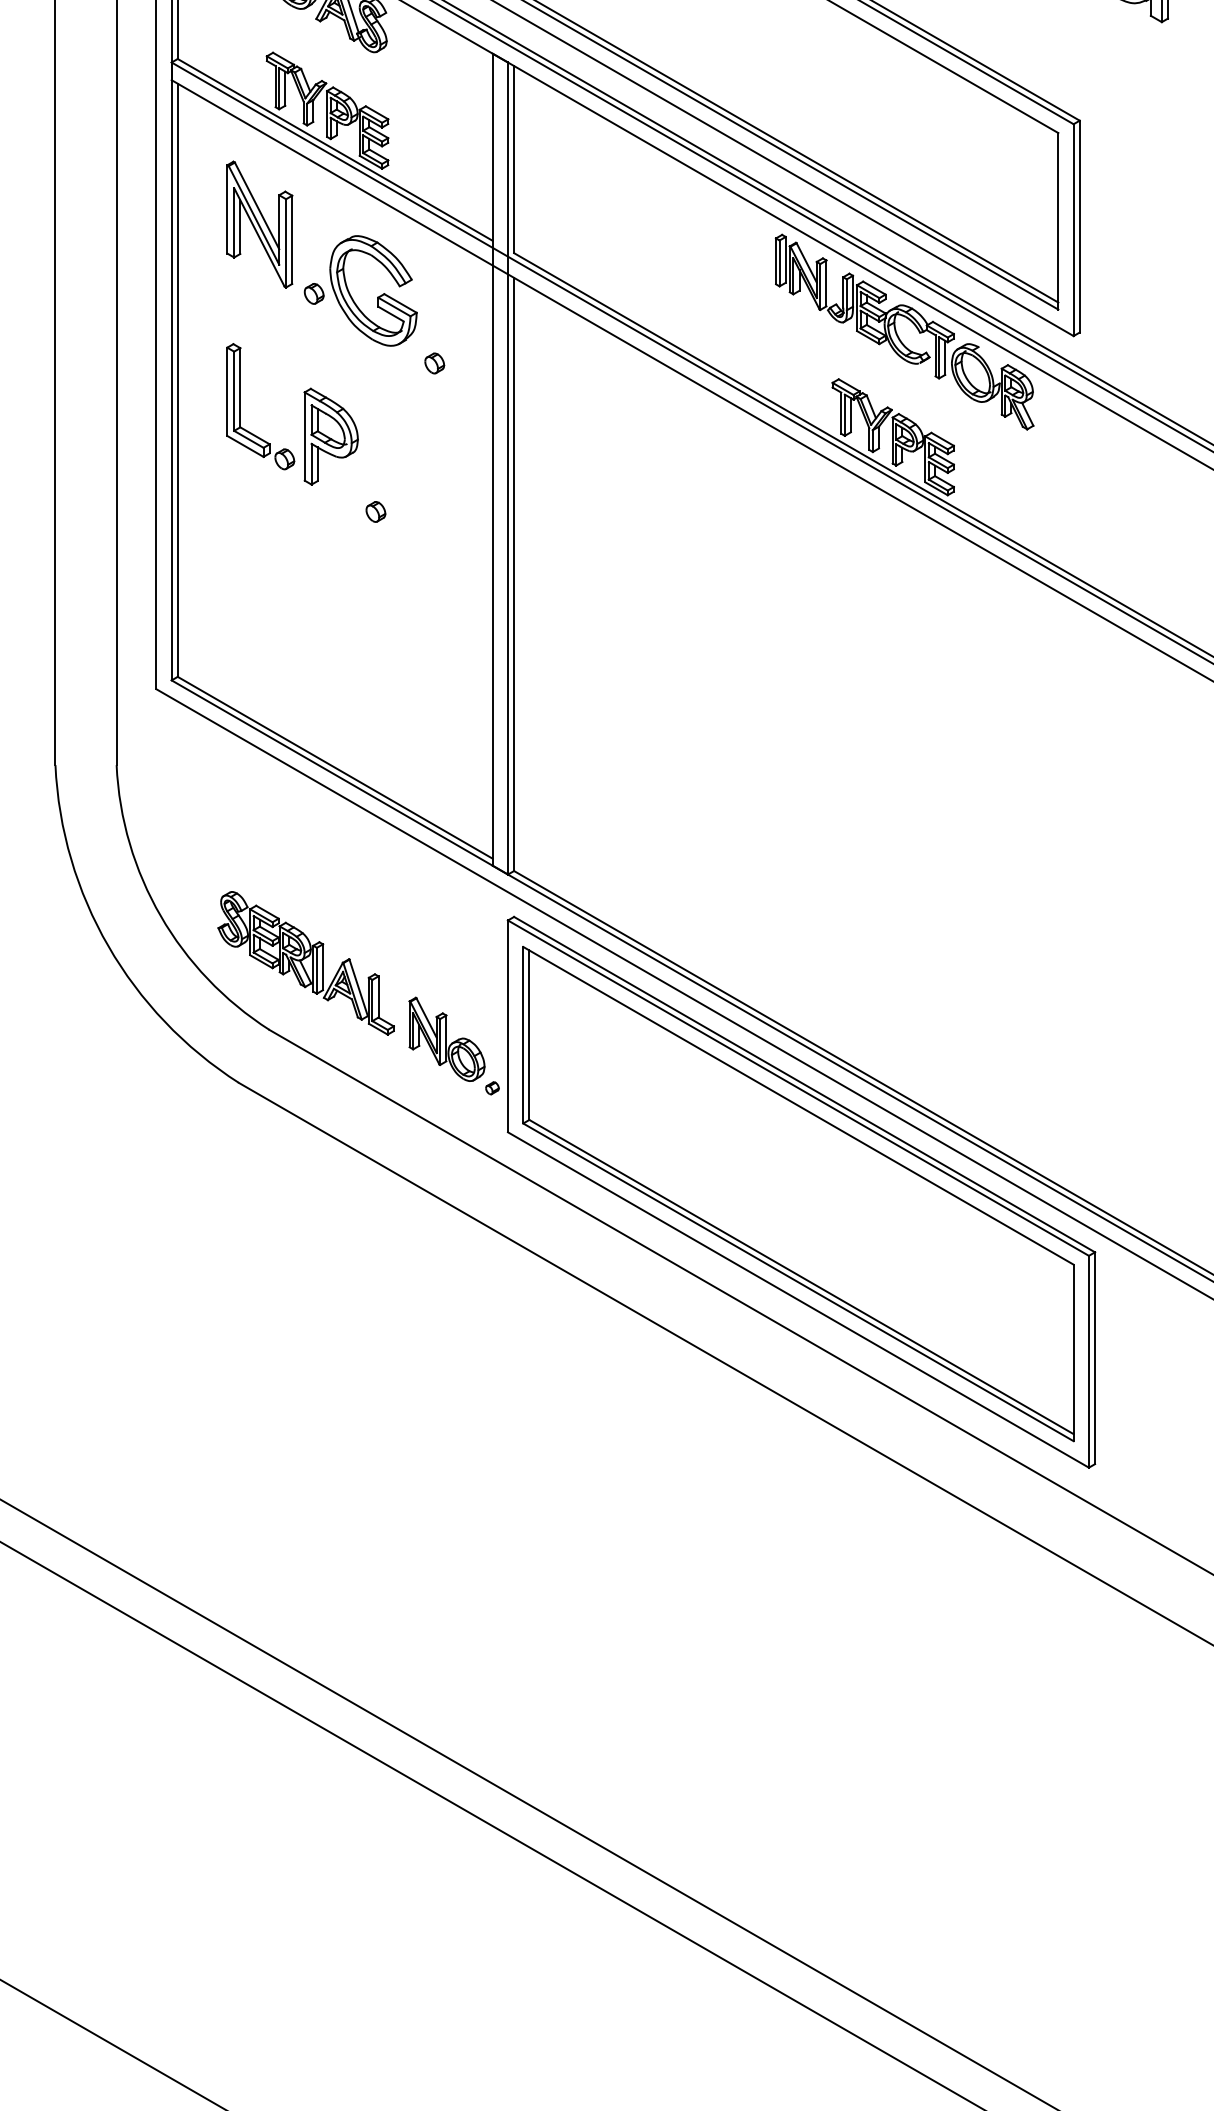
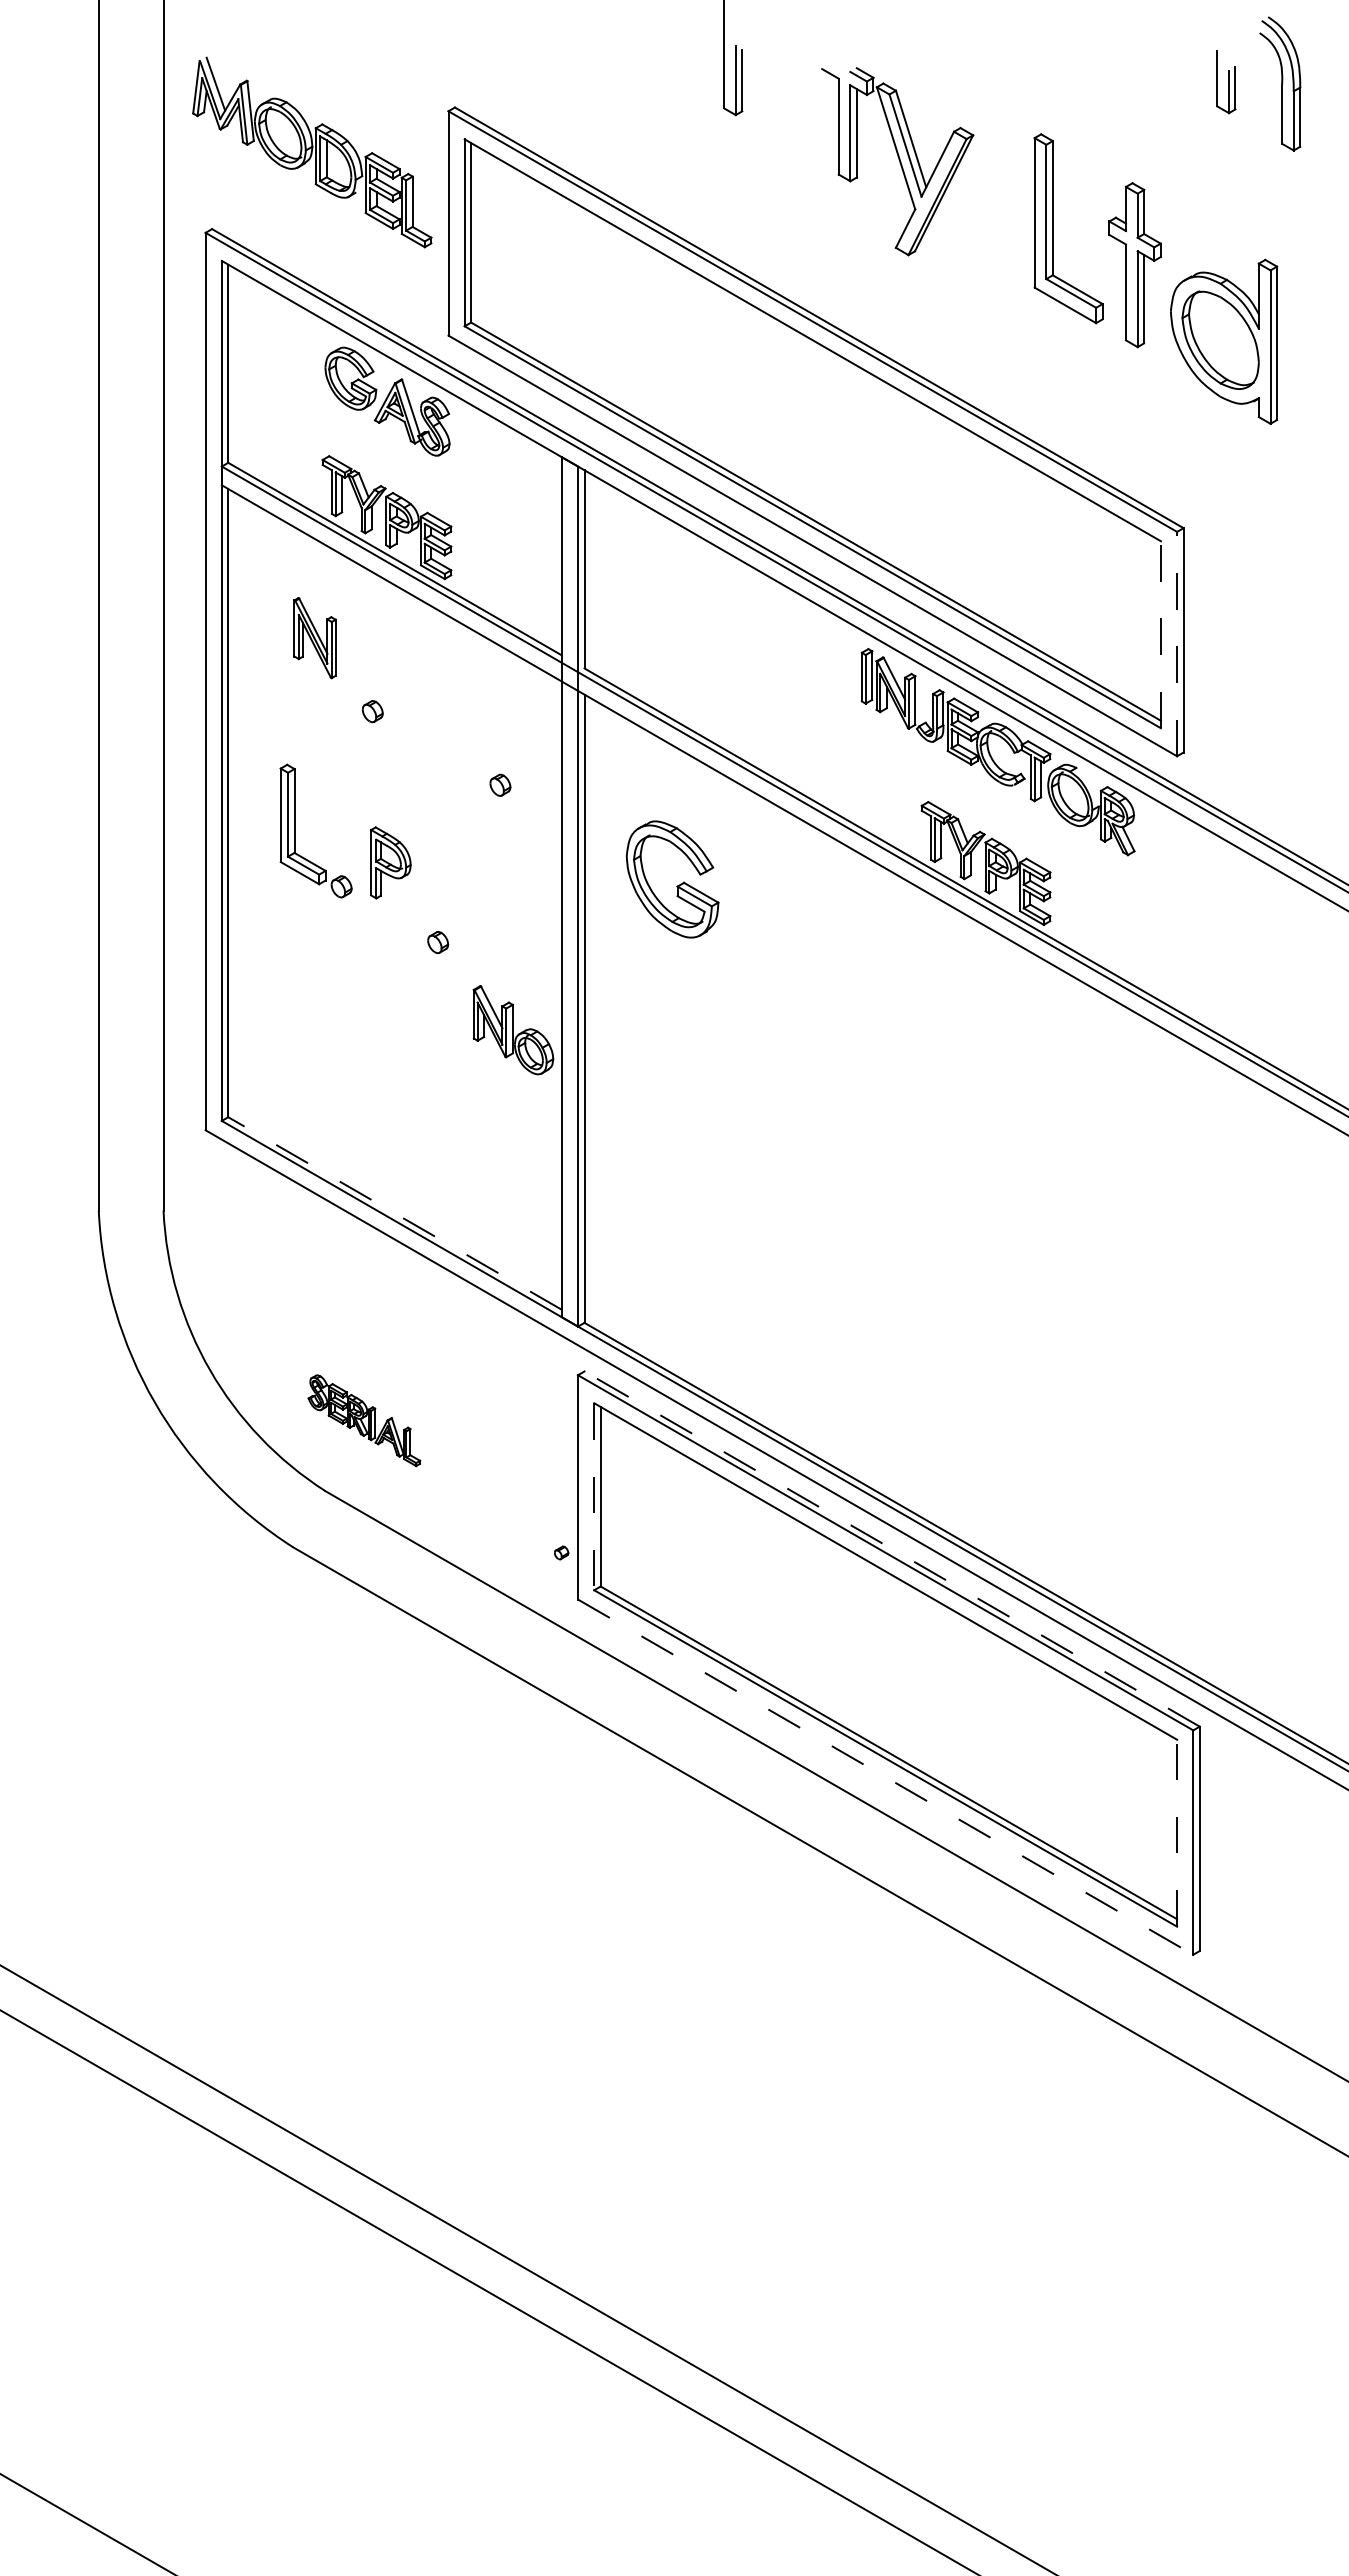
line: (1057, 221) -> (1160, 634), solid -> dashed
part: (259, 223) -> (314, 637), size x0.6
line: (1074, 229) -> (1177, 643), solid -> dashed
part: (378, 296) -> (677, 885), moved
part: (330, 436) -> (390, 862), size x0.7
line: (335, 767) -> (395, 1213), solid -> dashed
part: (306, 963) -> (364, 1420), size x0.6
line: (523, 1035) -> (594, 1497), solid -> dashed
part: (447, 1039) -> (513, 1030), moved
line: (803, 1084) -> (891, 1548), solid -> dashed
line: (799, 1300) -> (886, 1777), solid -> dashed
line: (1074, 1352) -> (1177, 1832), solid -> dashed

